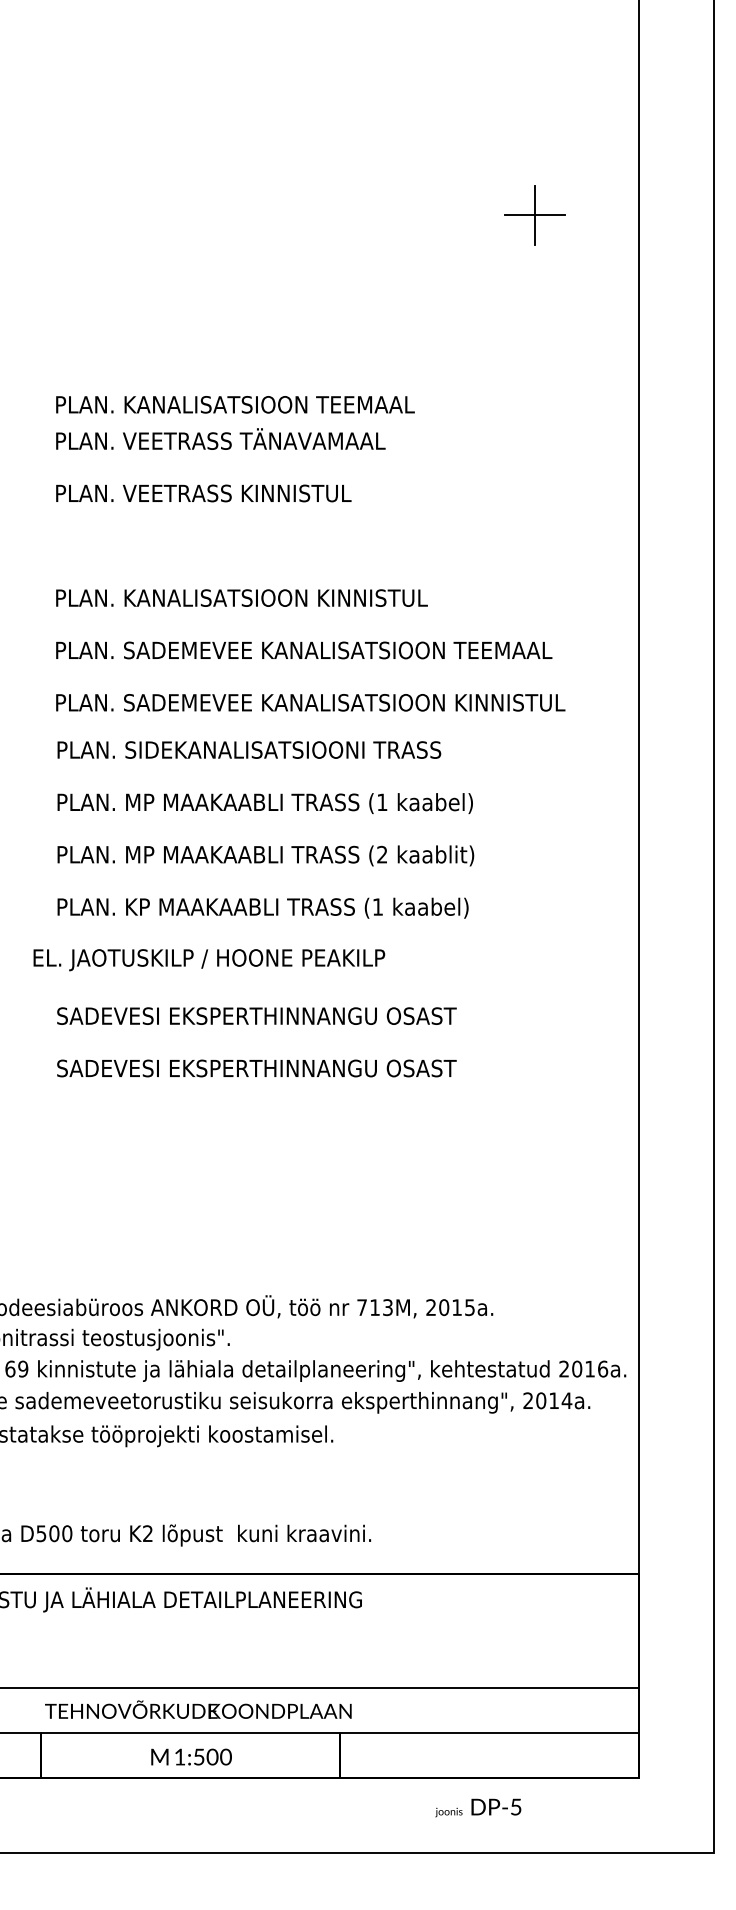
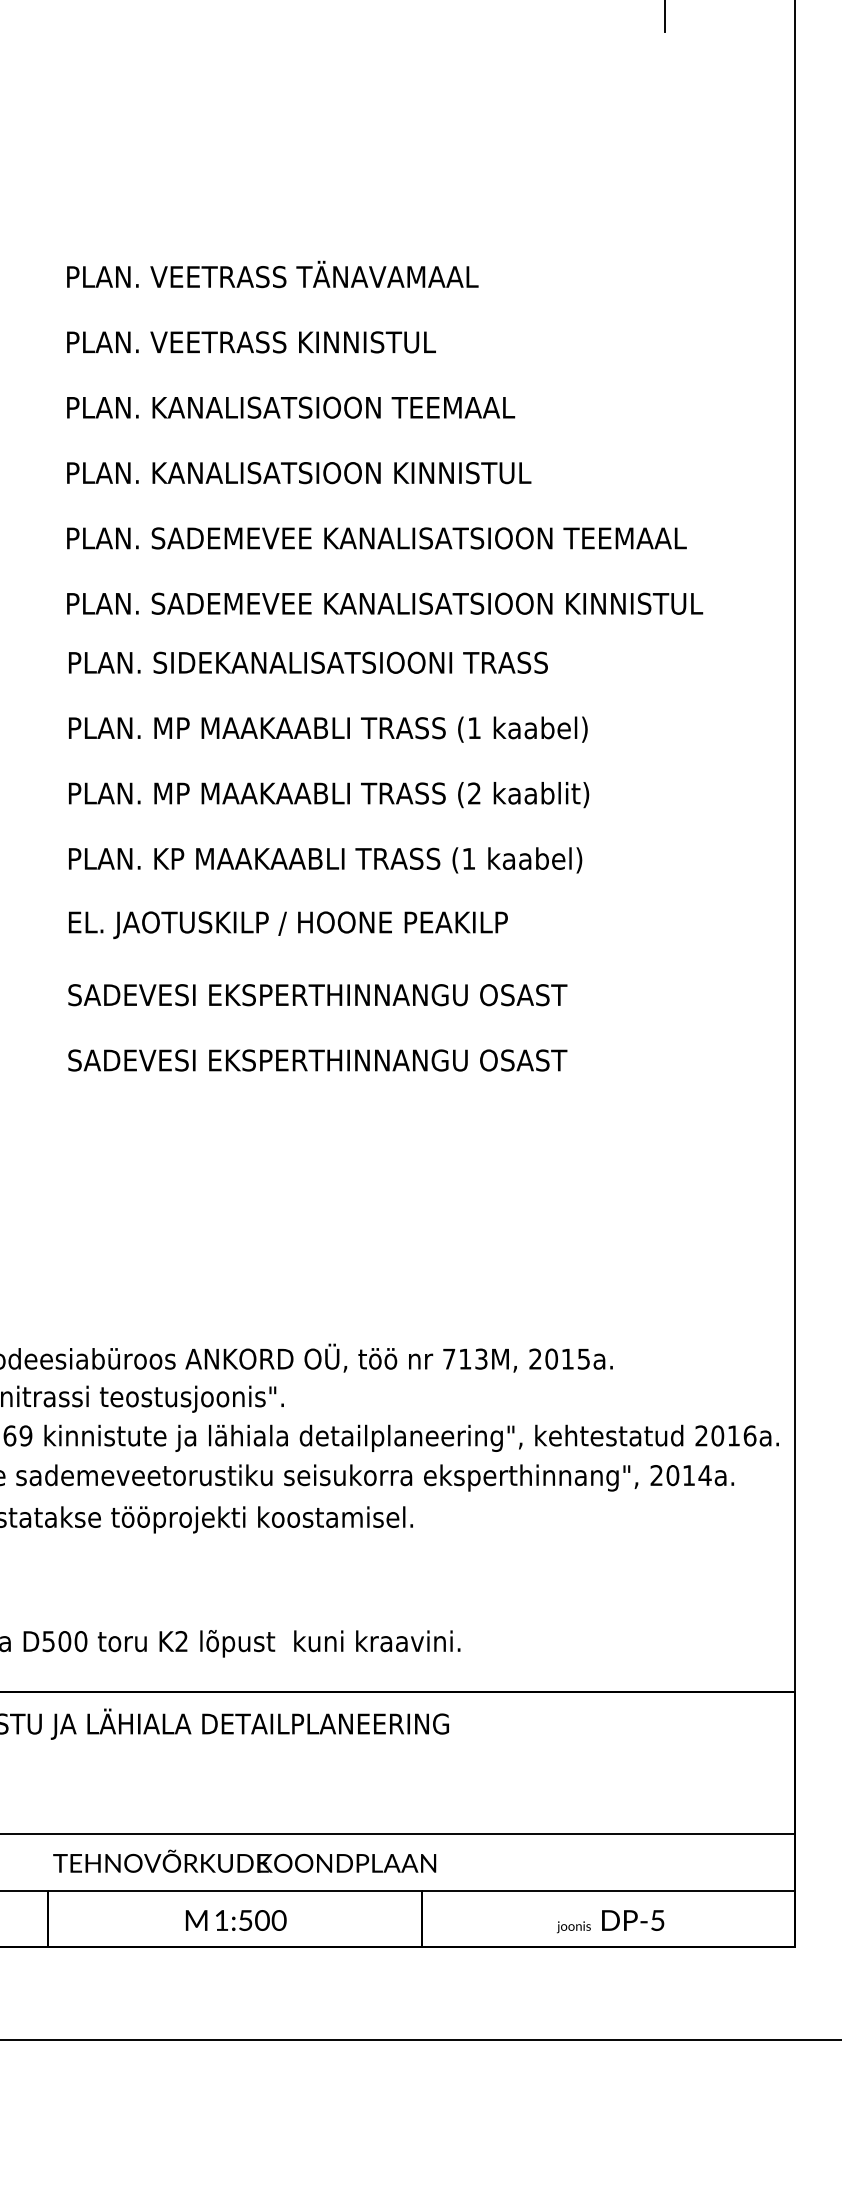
text: (235, 404) -> (291, 407), moved
text: (209, 960) -> (288, 925), moved
text: (478, 1807) -> (610, 1921), moved

